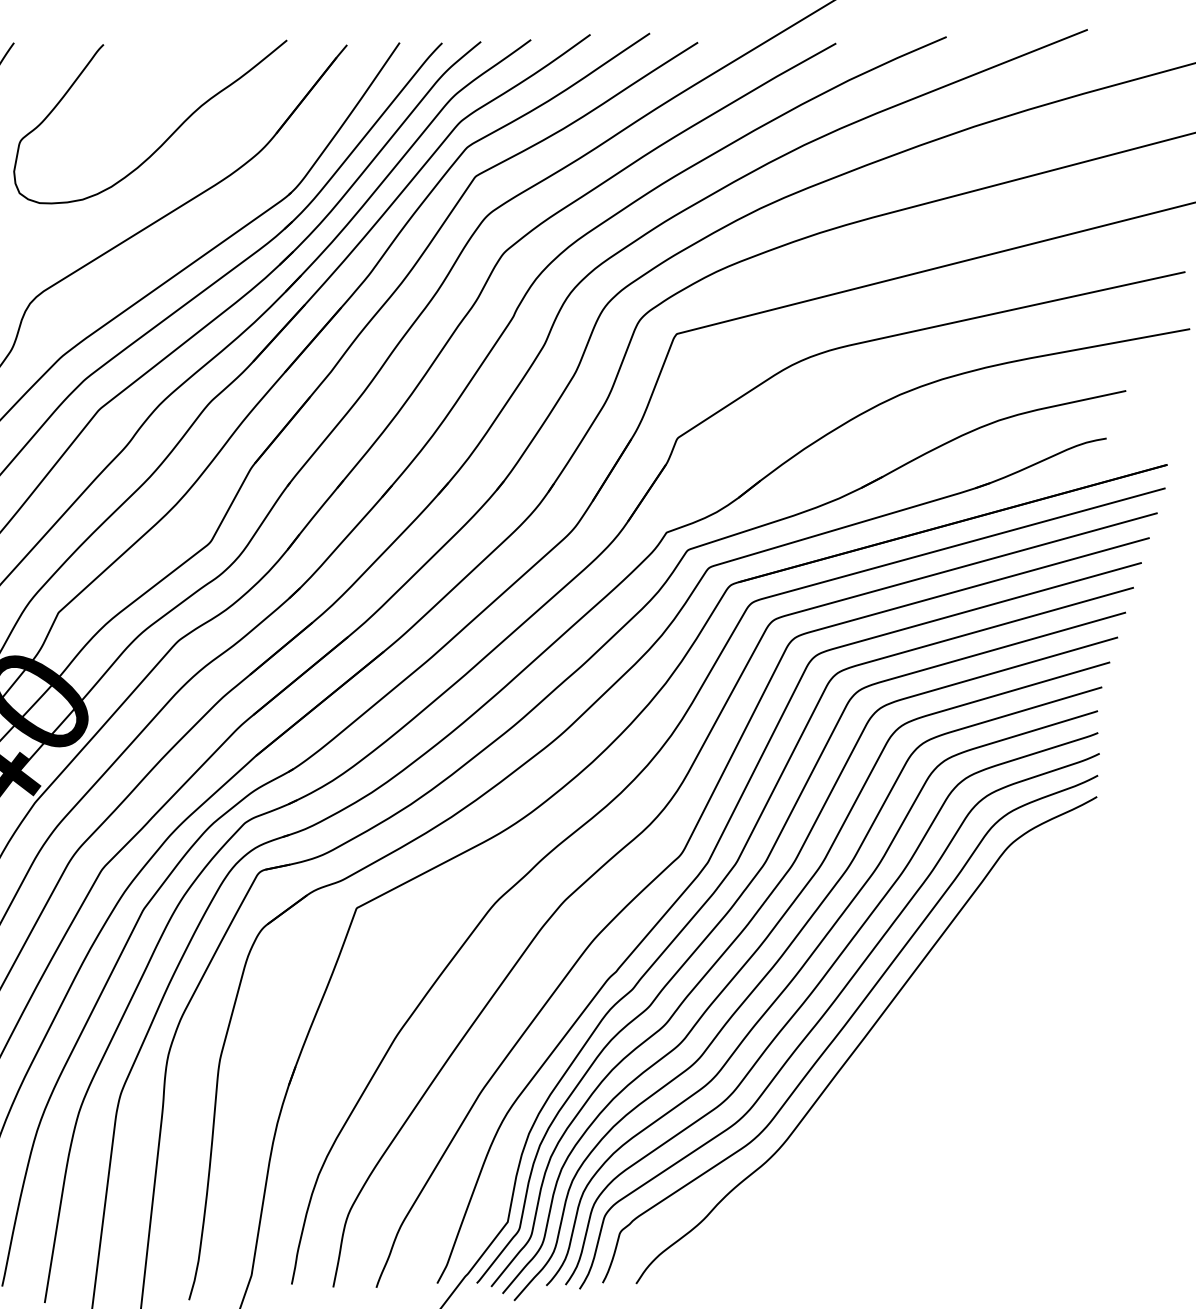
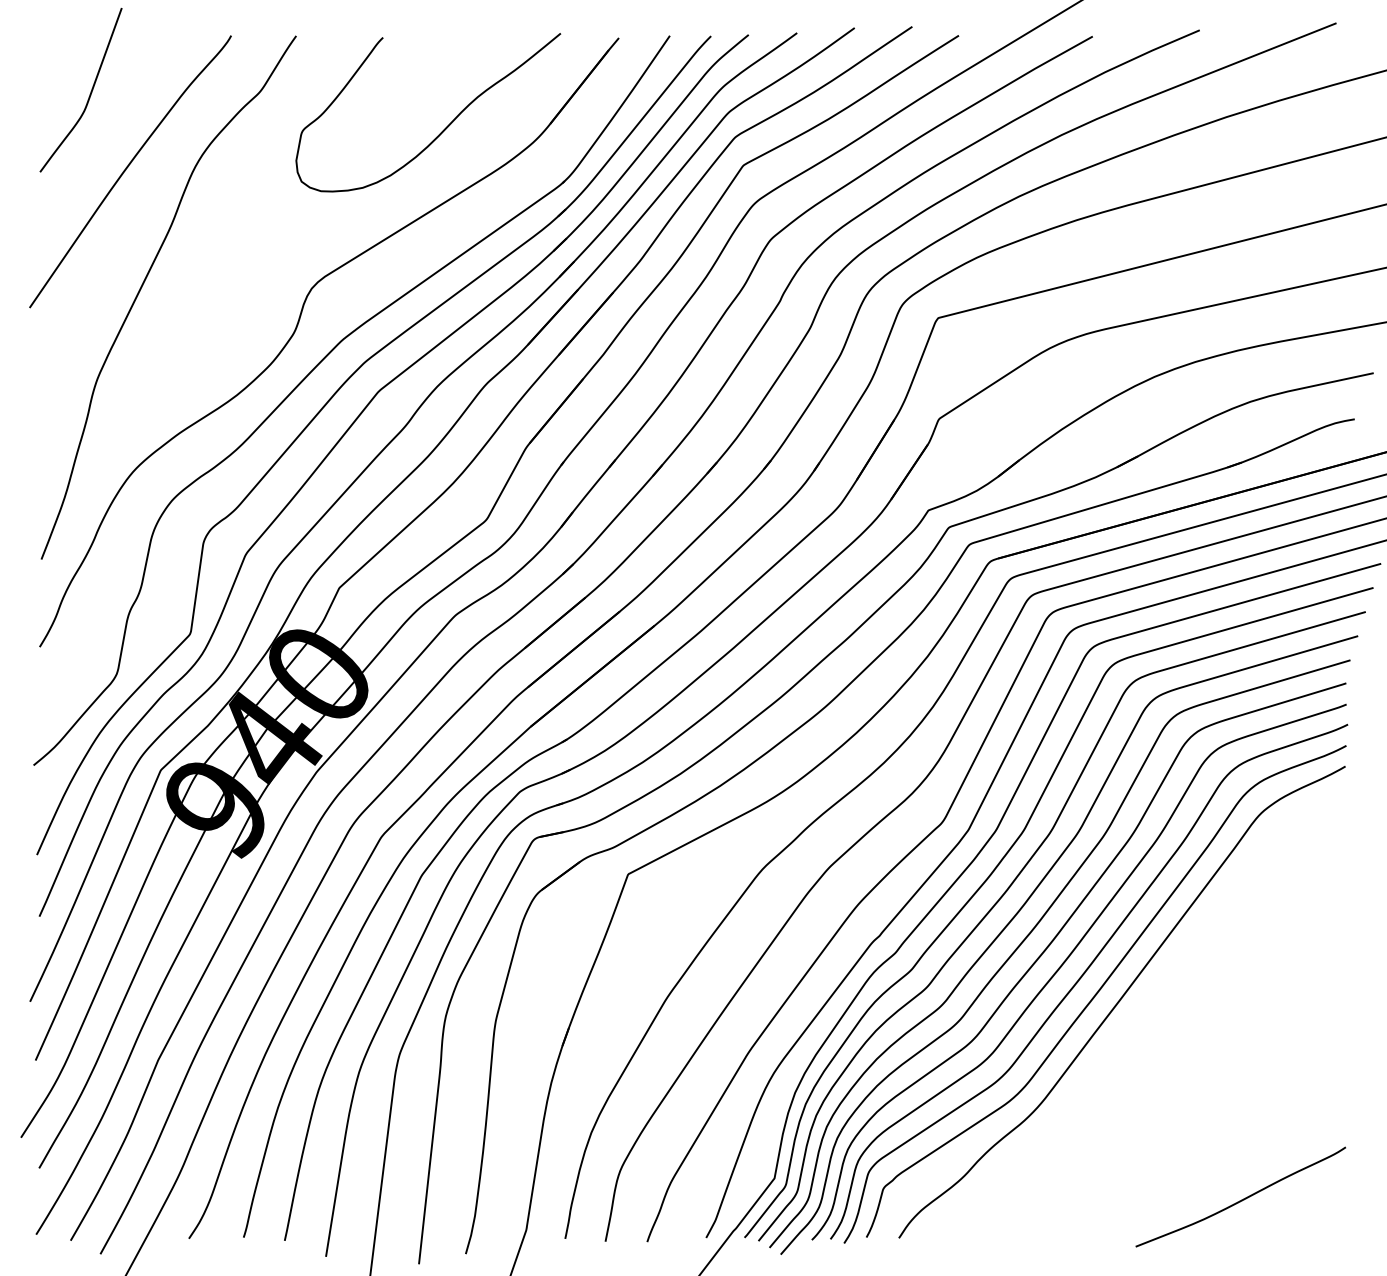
curve: (989, 1243) -> (1241, 1199), added

